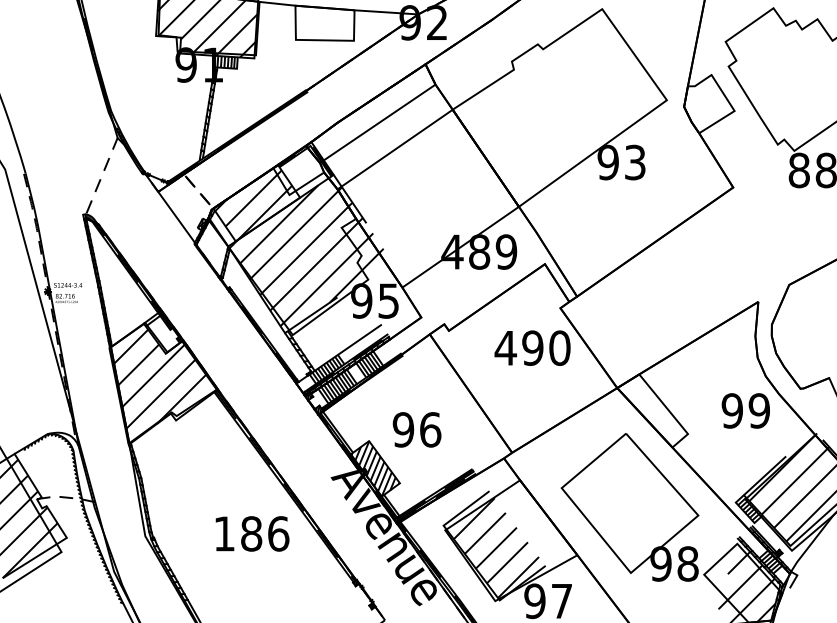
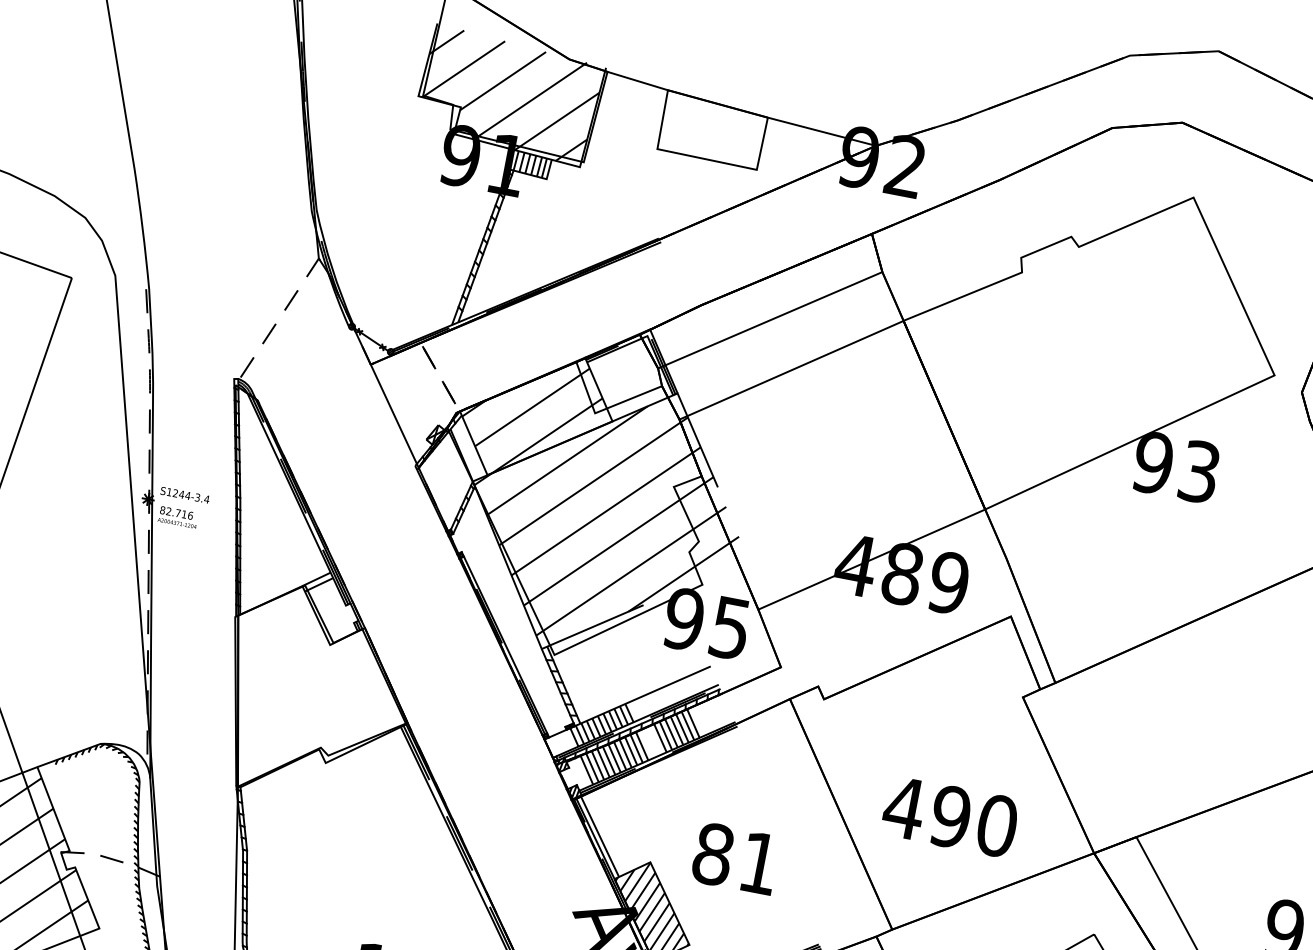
text: (532, 347) -> (950, 815), moved
hatch: (164, 379) -> (319, 688), removed
text: (416, 429) -> (735, 858), 96 -> 81

